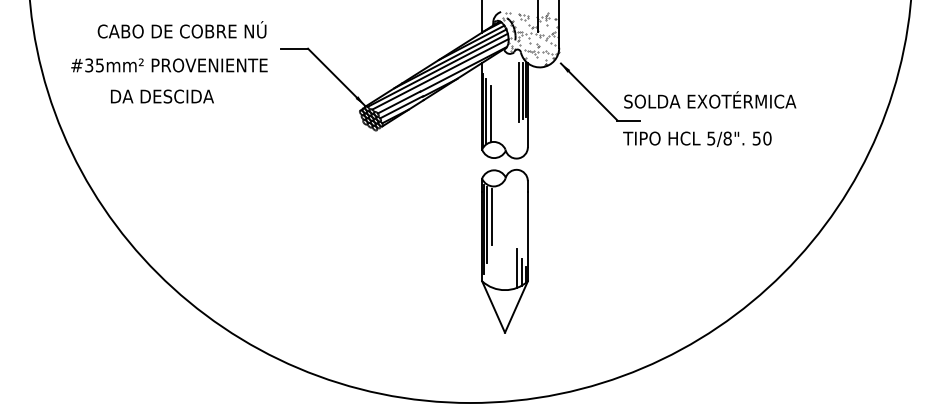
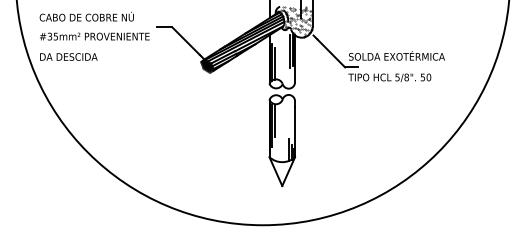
text: (181, 29) -> (86, 16), moved
text: (161, 95) -> (68, 56), moved

